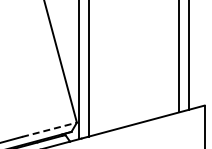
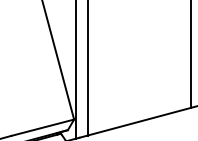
line: (49, 129) -> (42, 127), dashed -> solid

